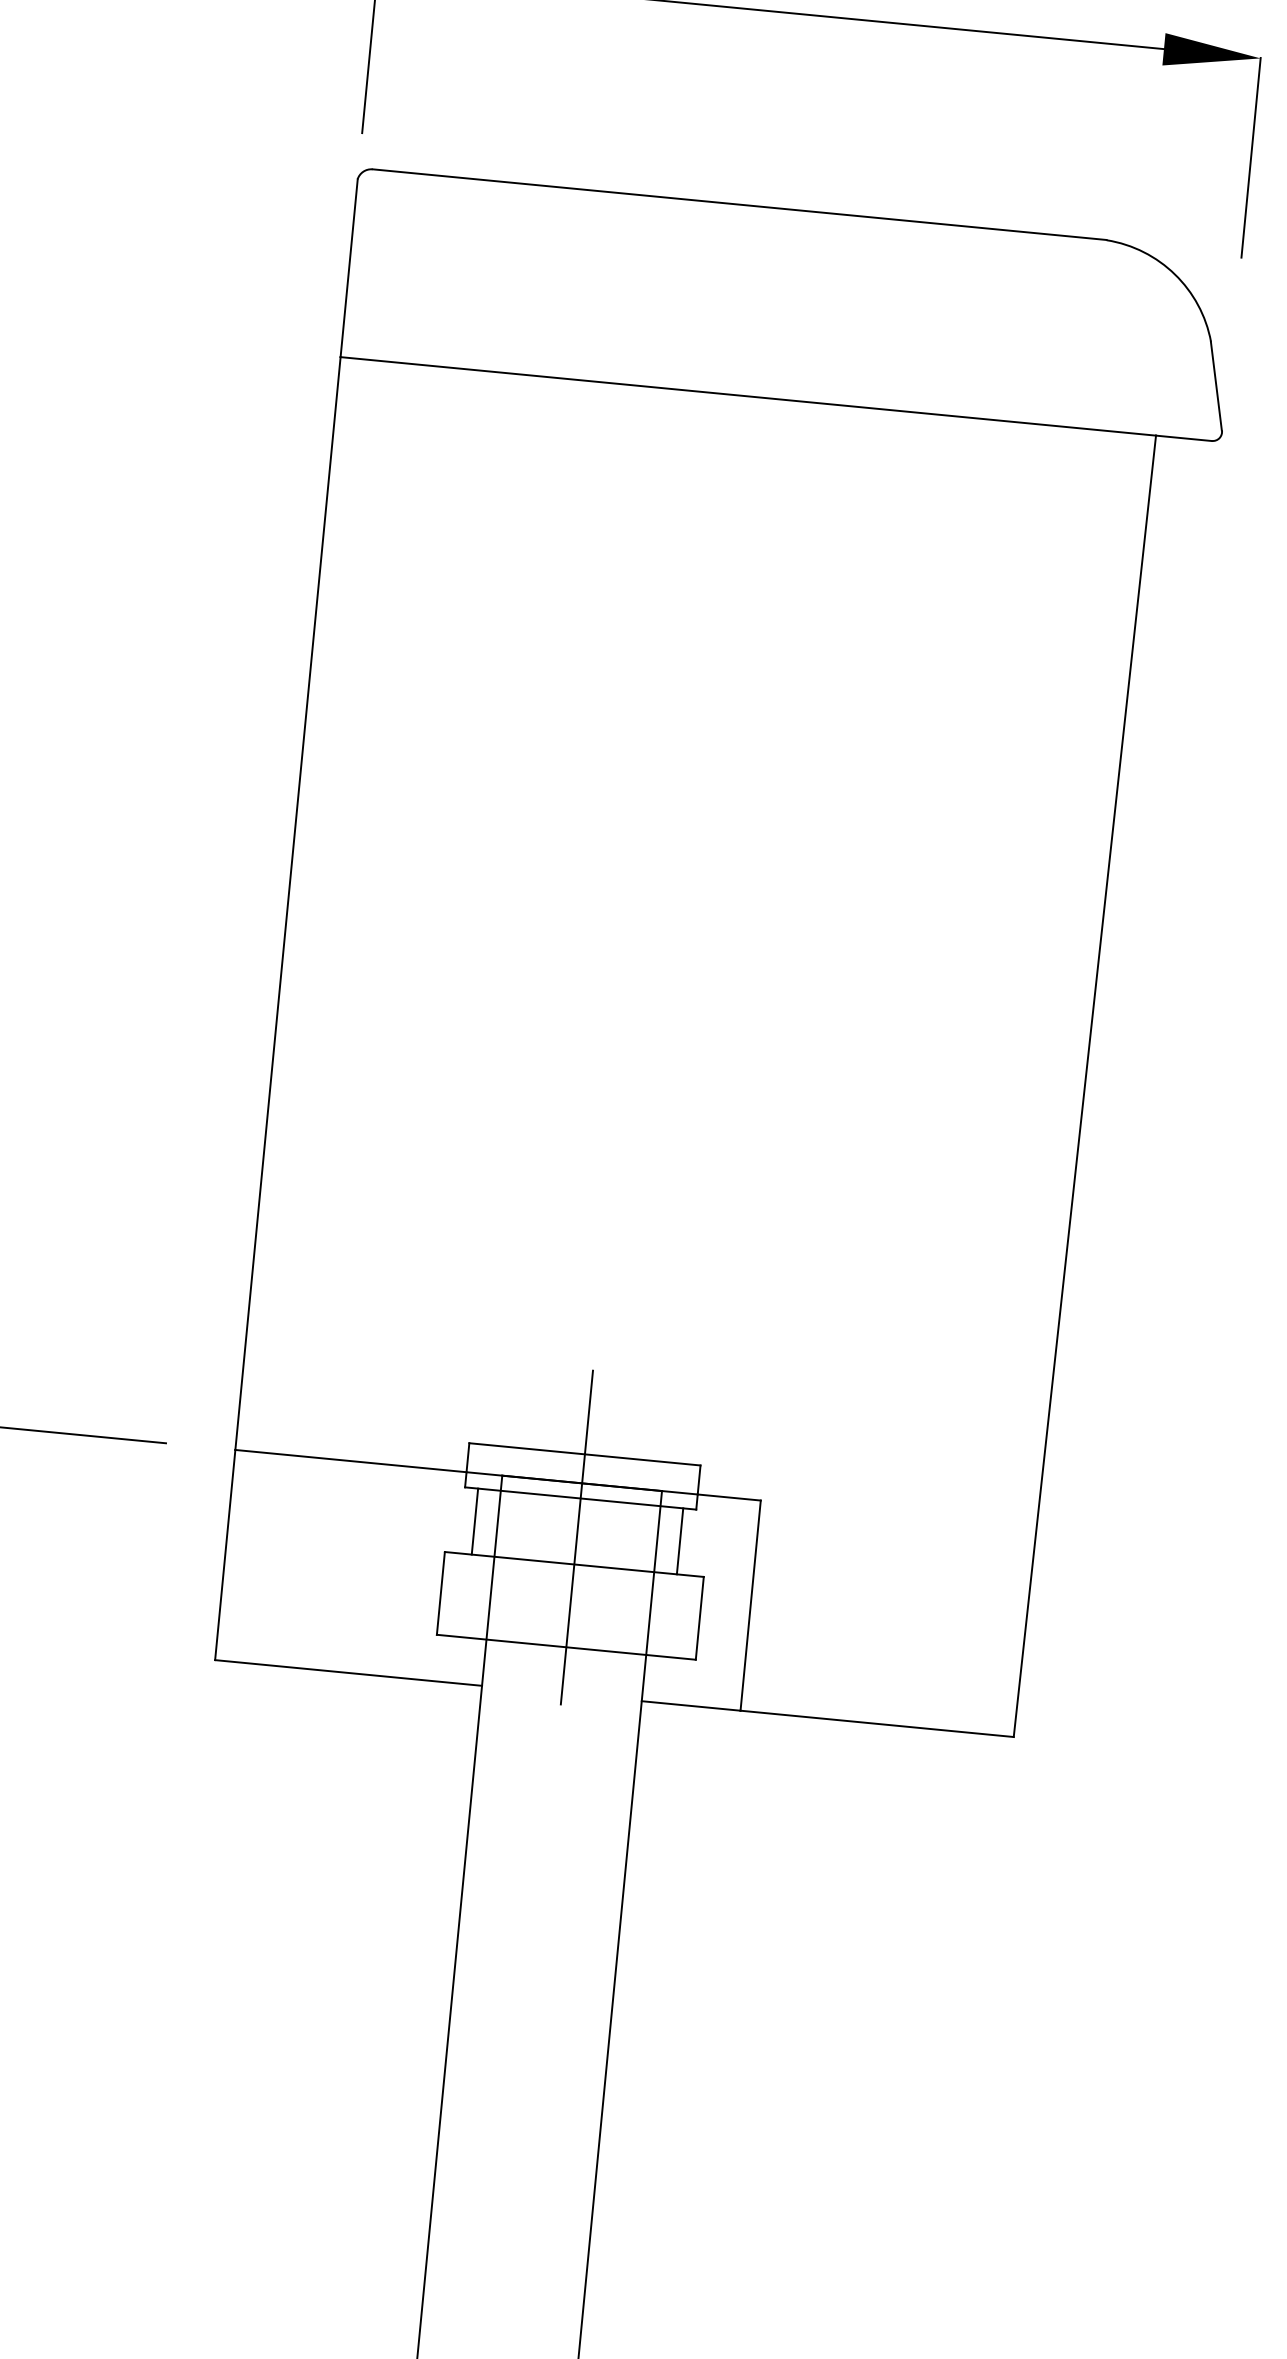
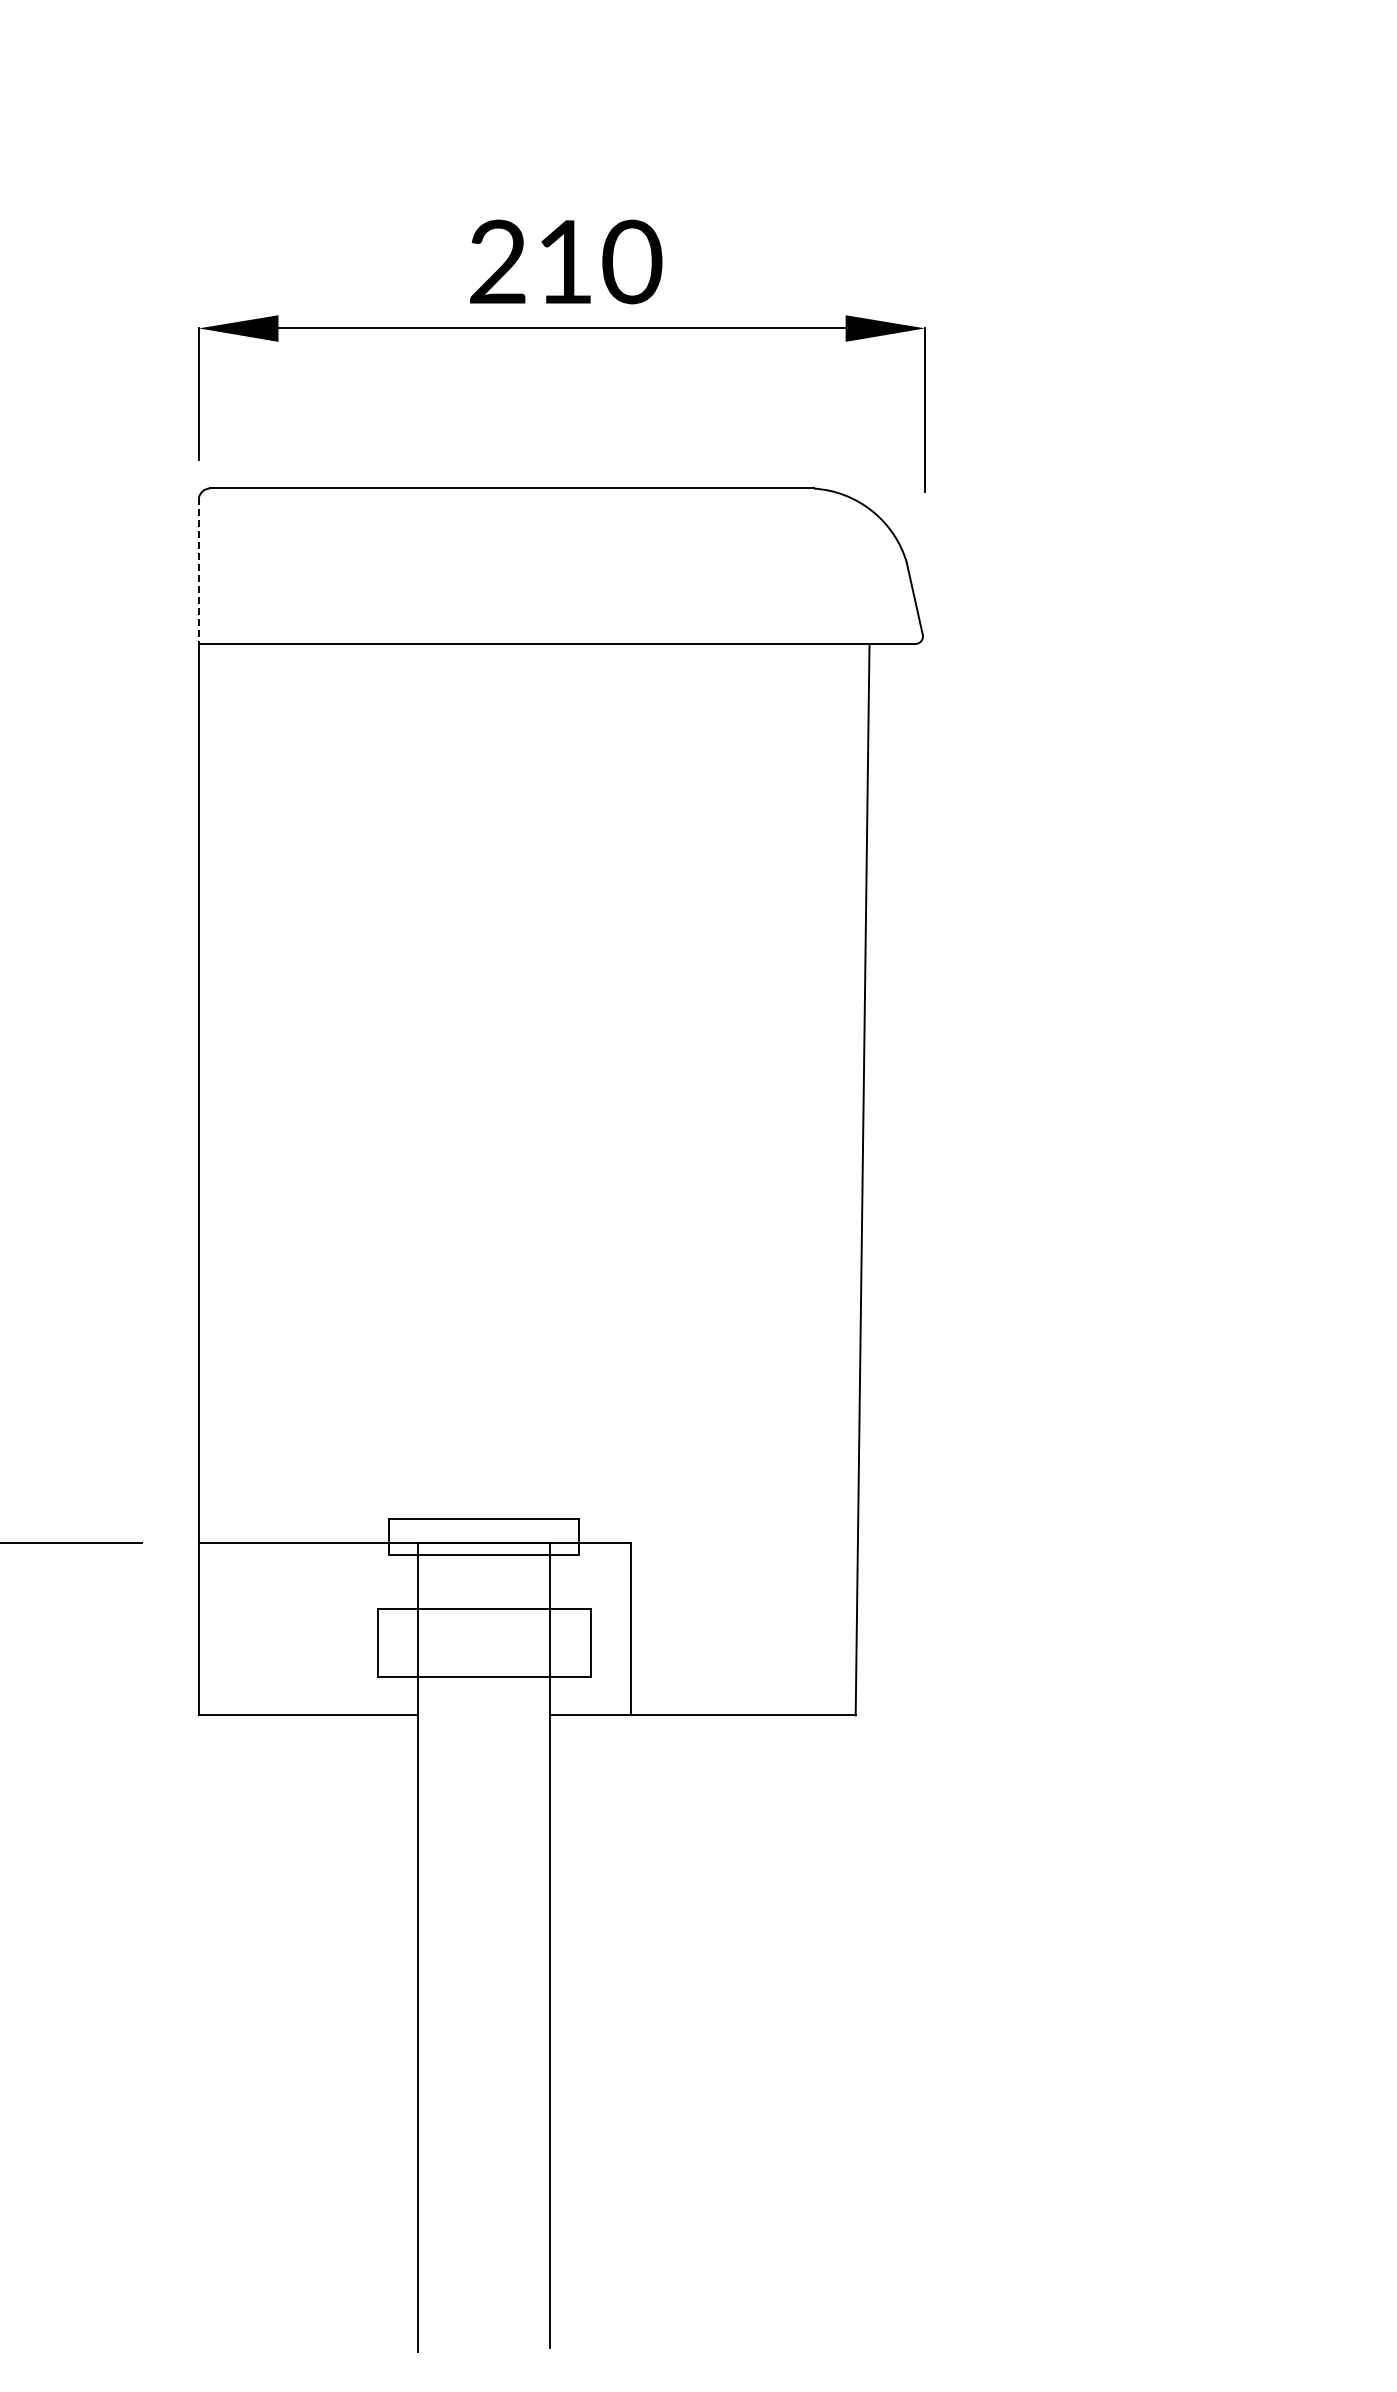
line: (348, 268) -> (198, 571), solid -> dashed
line: (474, 1521) -> (399, 1582), removed
line: (577, 1536) -> (484, 1586), removed
line: (680, 1541) -> (568, 1582), removed

